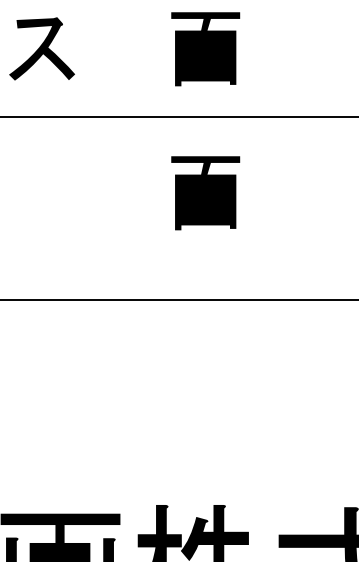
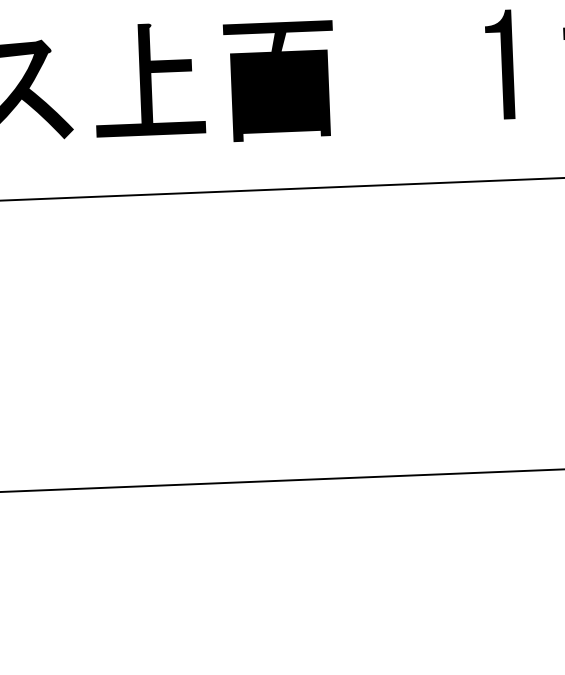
fill: (123, 44) -> (148, 78), added
fill: (343, 44) -> (498, 64), added
part: (205, 193) -> (288, 310), removed

